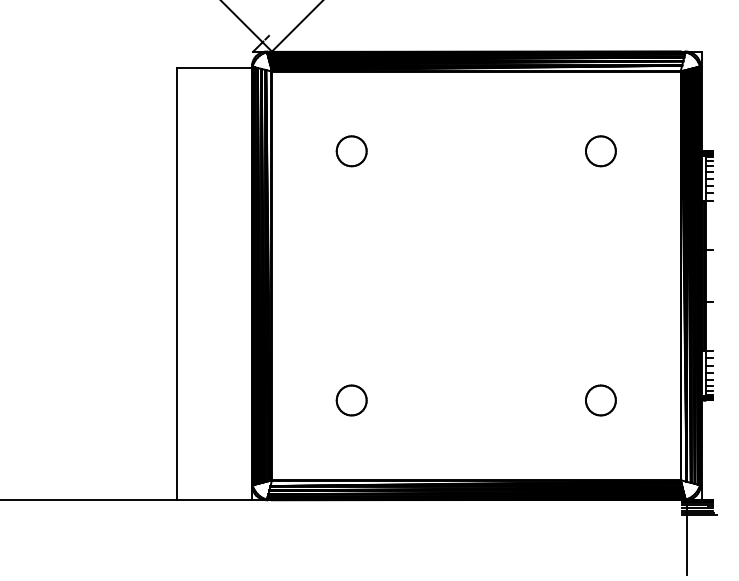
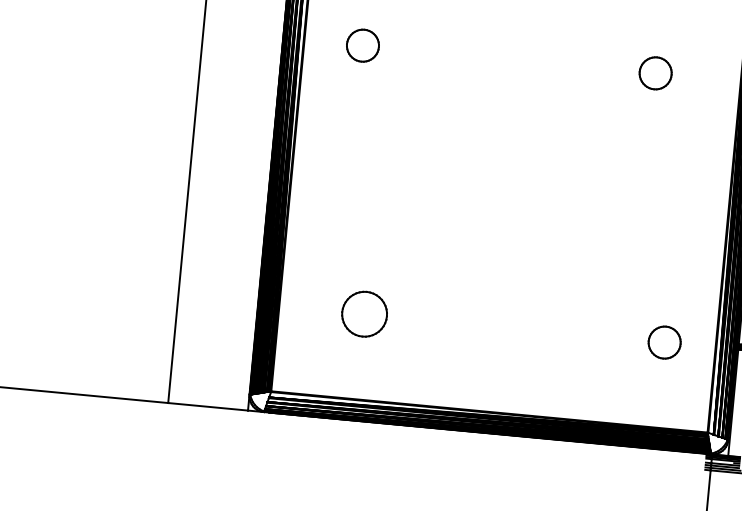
part: (351, 151) -> (362, 45), moved
part: (351, 400) -> (364, 314), size x1.4
part: (600, 400) -> (664, 342), moved

